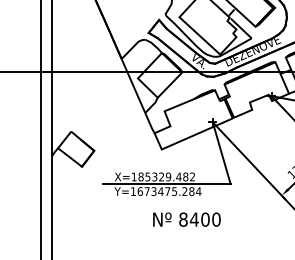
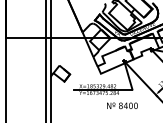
text: (187, 218) -> (122, 105), moved

